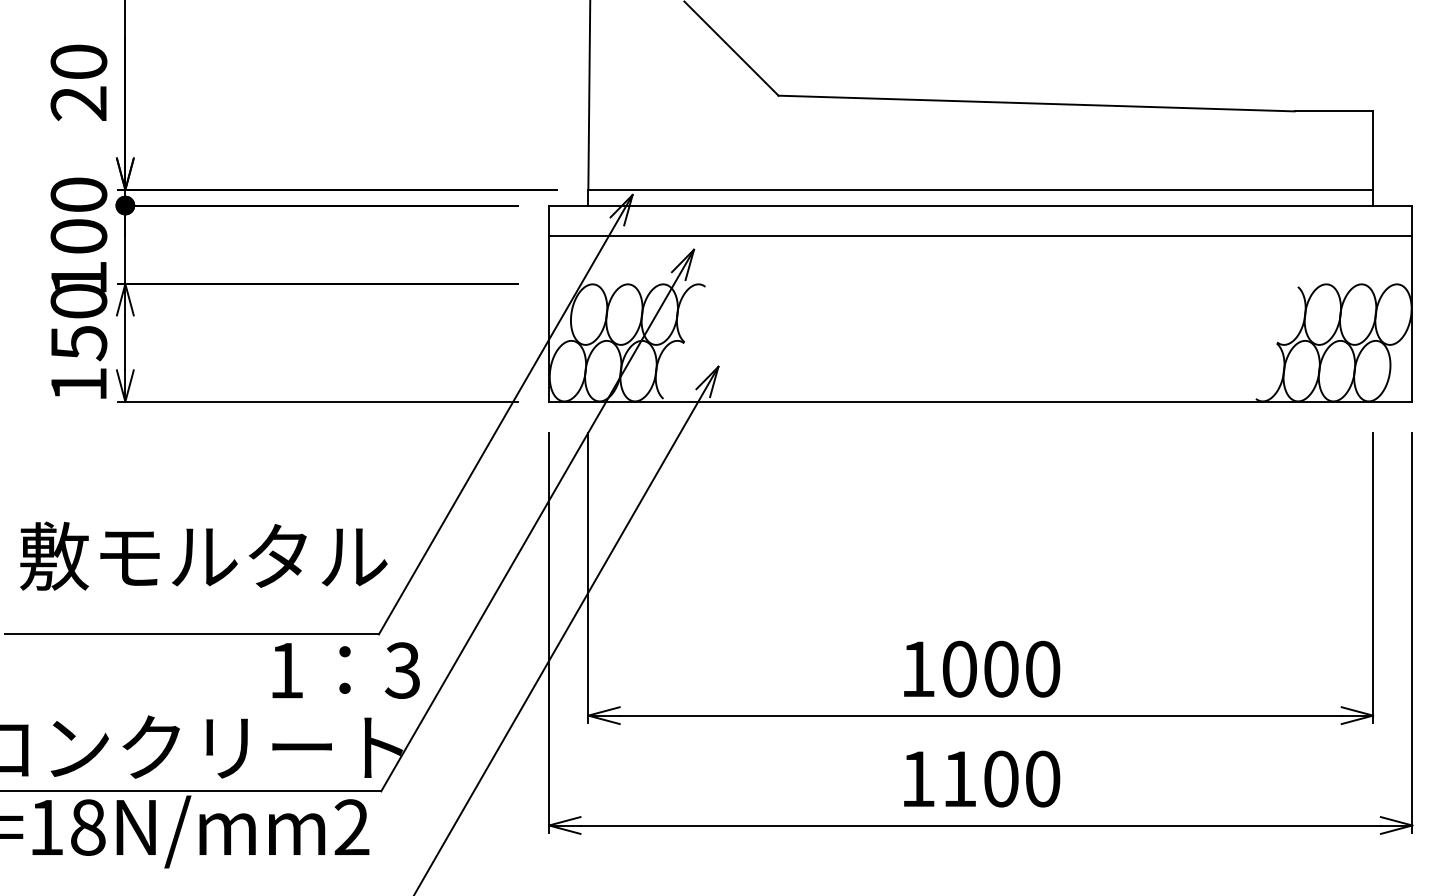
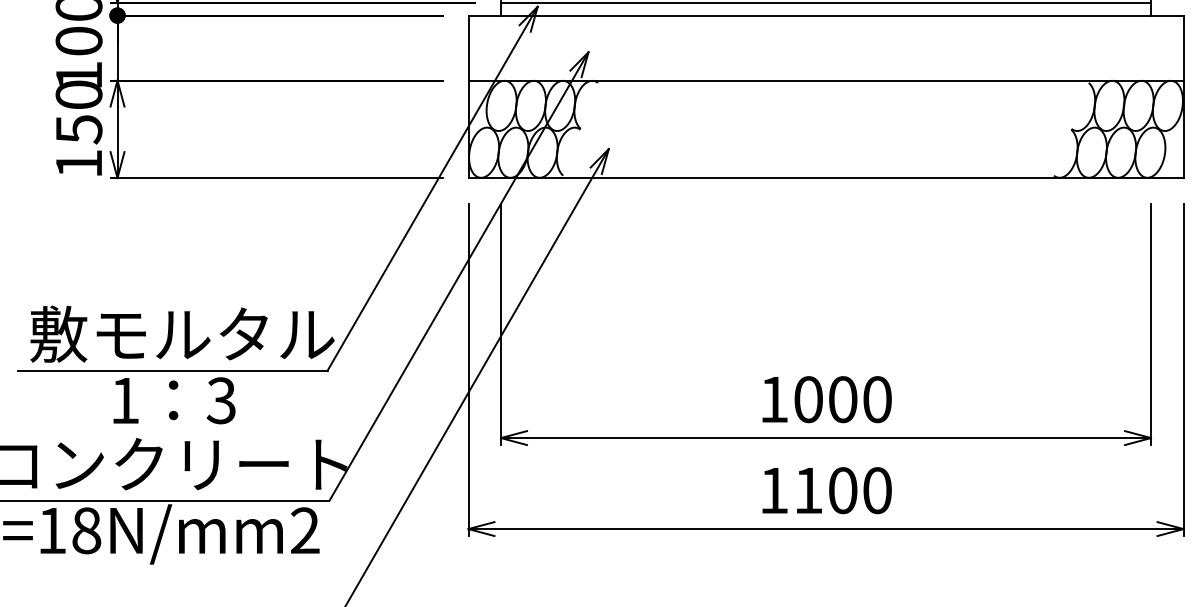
line: (980, 236) -> (825, 80), moved
text: (203, 555) -> (182, 333), moved
text: (345, 670) -> (173, 400), moved

